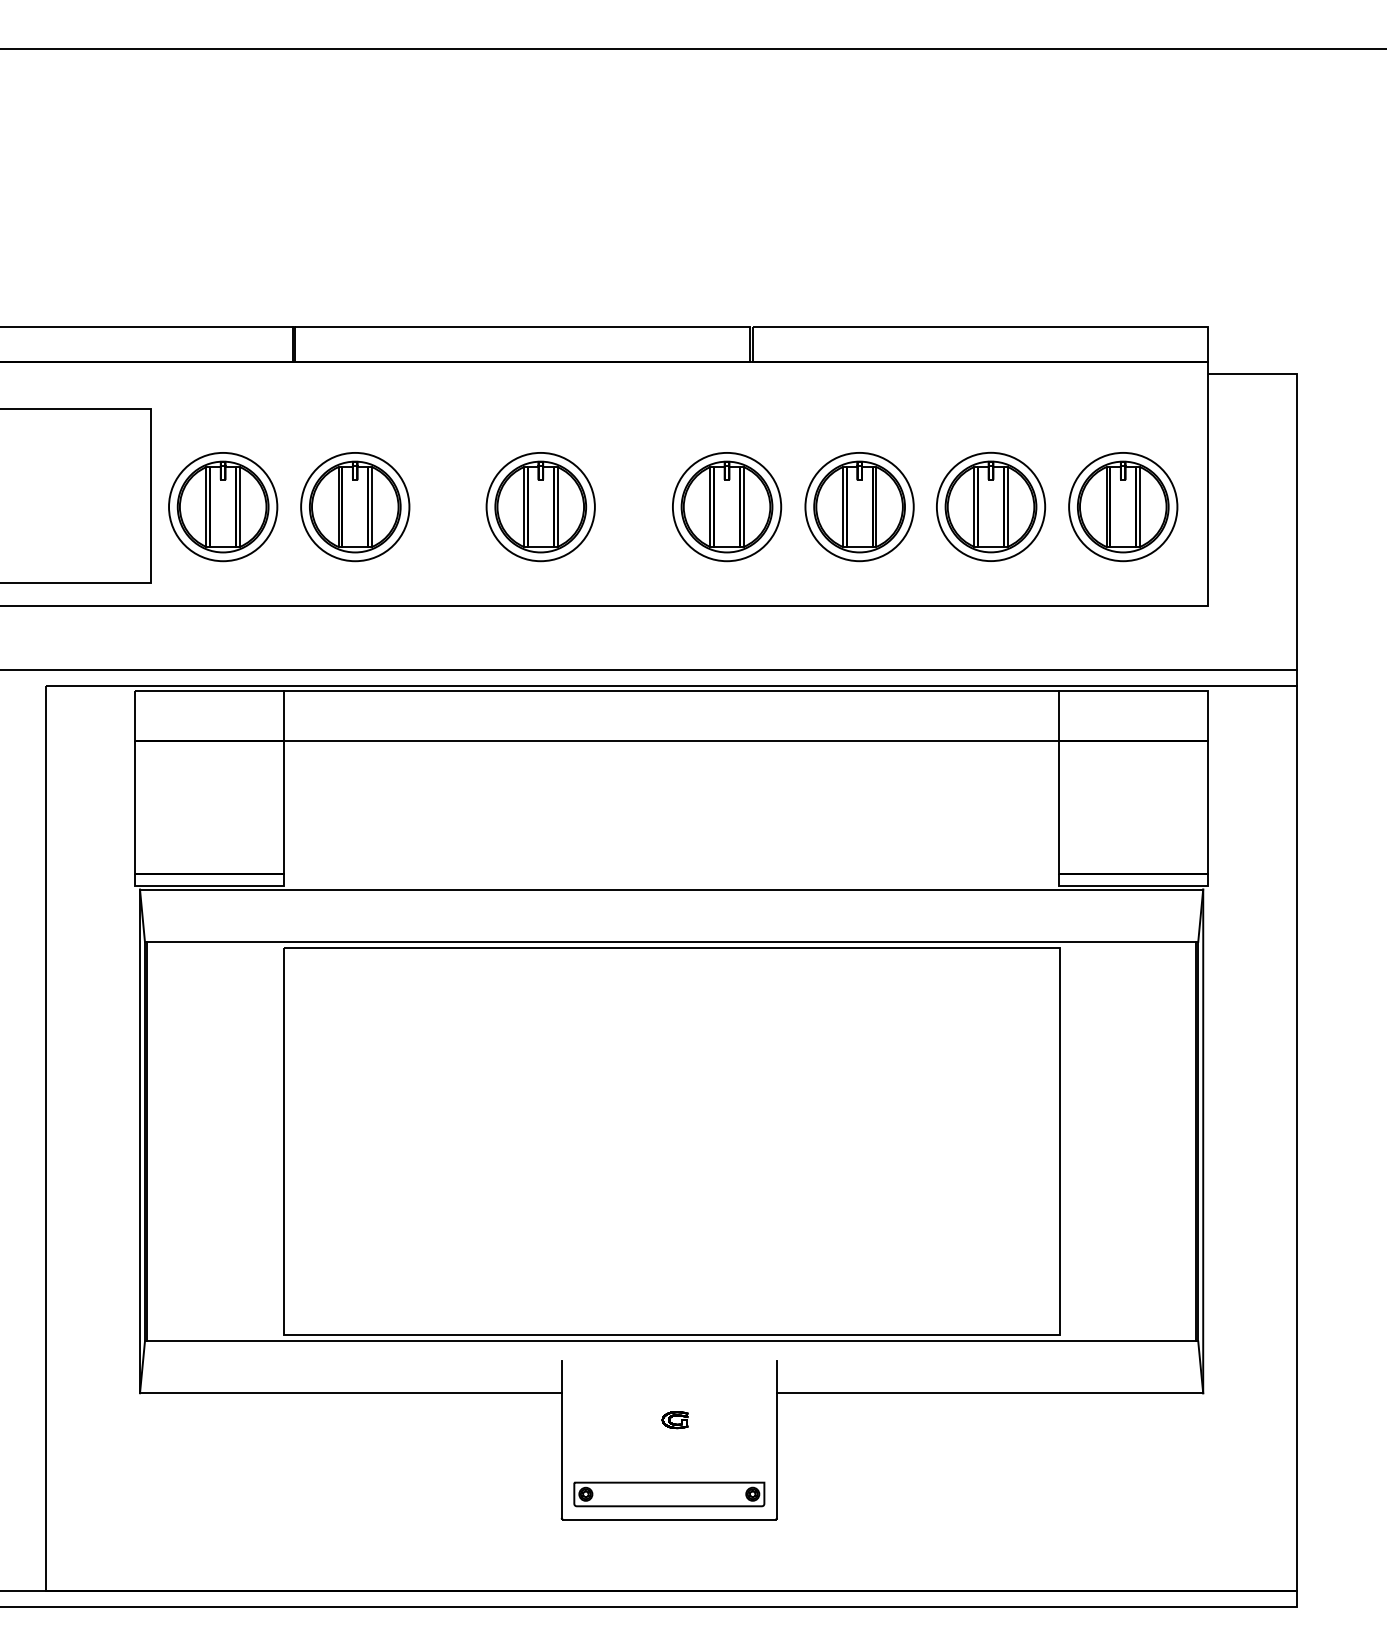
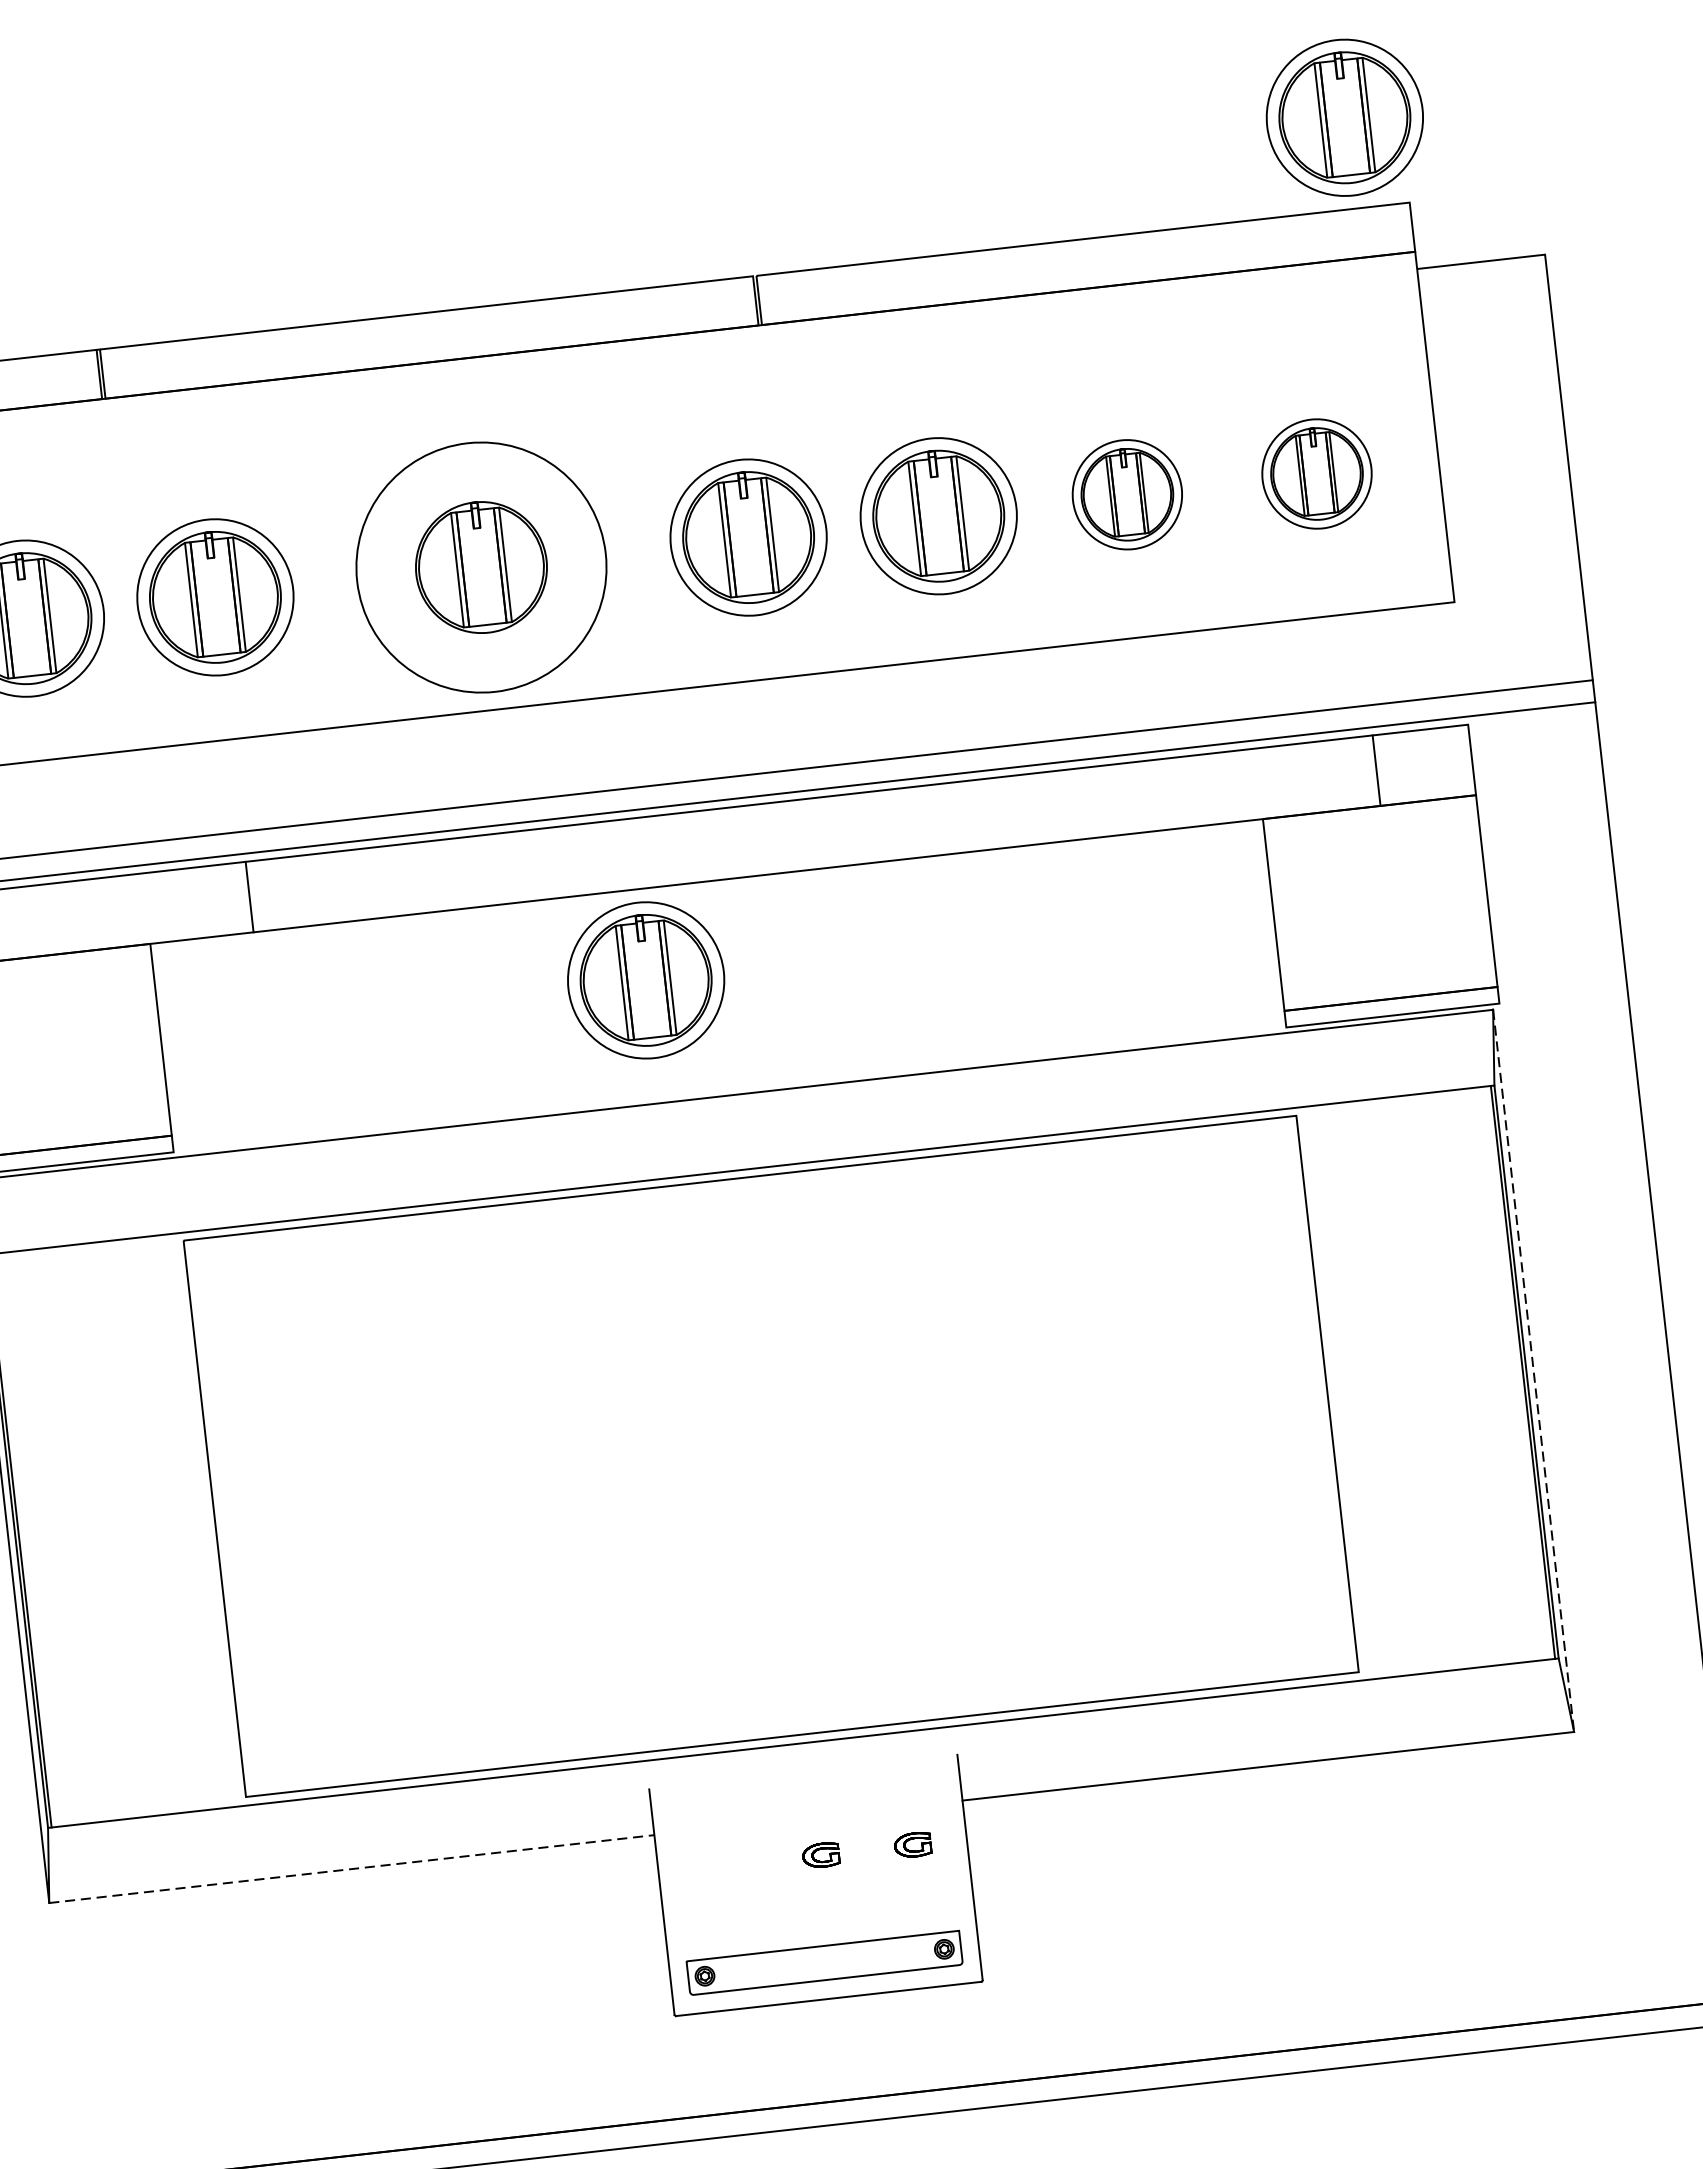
part: (1170, 264) -> (1345, 118), added
circle: (540, 506) -> (481, 566), size x1.6
part: (991, 506) -> (1127, 494), size x0.7
part: (1123, 507) -> (1317, 474), size x0.7
line: (283, 715) -> (249, 896), moved
line: (1059, 715) -> (1376, 769), moved
part: (622, 804) -> (646, 981), added
line: (1203, 1141) -> (1534, 1370), solid -> dashed
line: (350, 1393) -> (351, 1869), solid -> dashed
part: (738, 1420) -> (912, 1845), added

